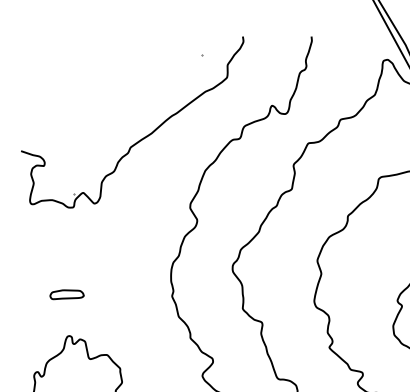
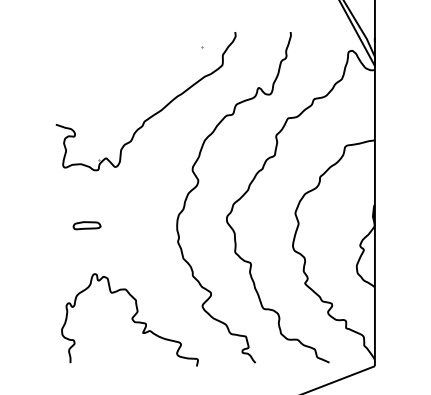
part: (66, 294) -> (86, 225), moved

